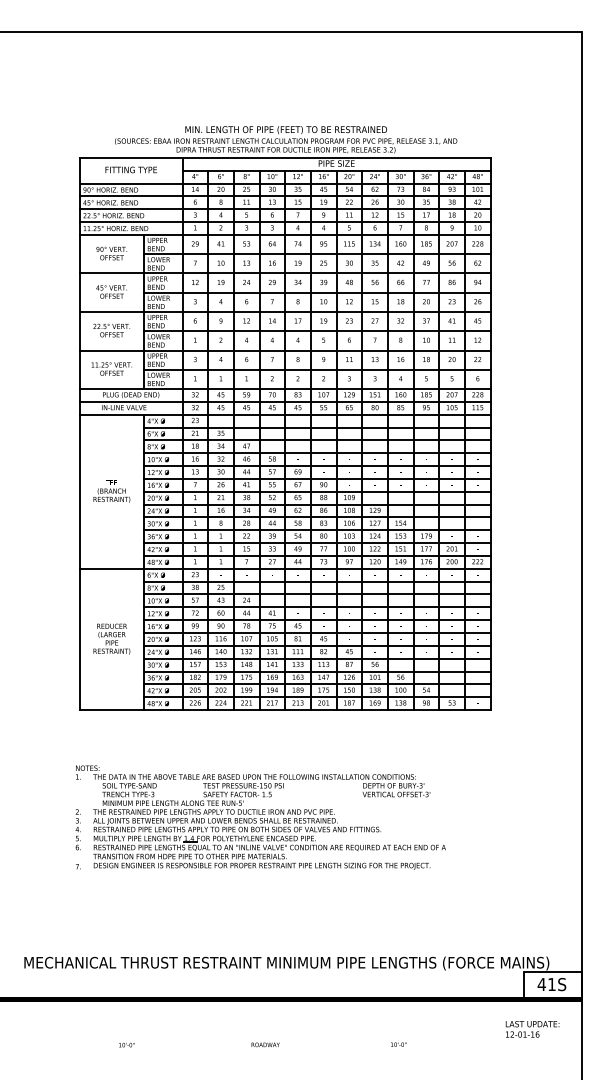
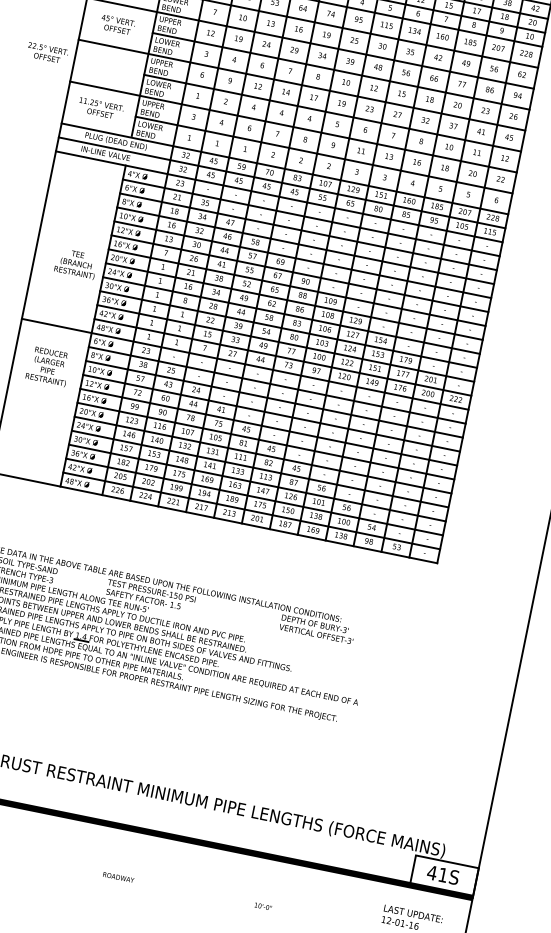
text: (111, 330) -> (47, 53), moved
text: (111, 491) -> (75, 263), moved
text: (111, 638) -> (48, 365), moved

